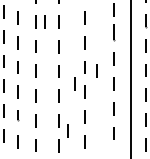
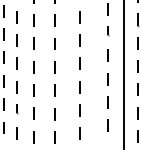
line: (43, 21) -> (41, 20), removed
part: (114, 33) -> (108, 31), size x0.62
line: (96, 71) -> (91, 67), removed
line: (74, 84) -> (70, 79), removed
line: (67, 130) -> (63, 123), removed

